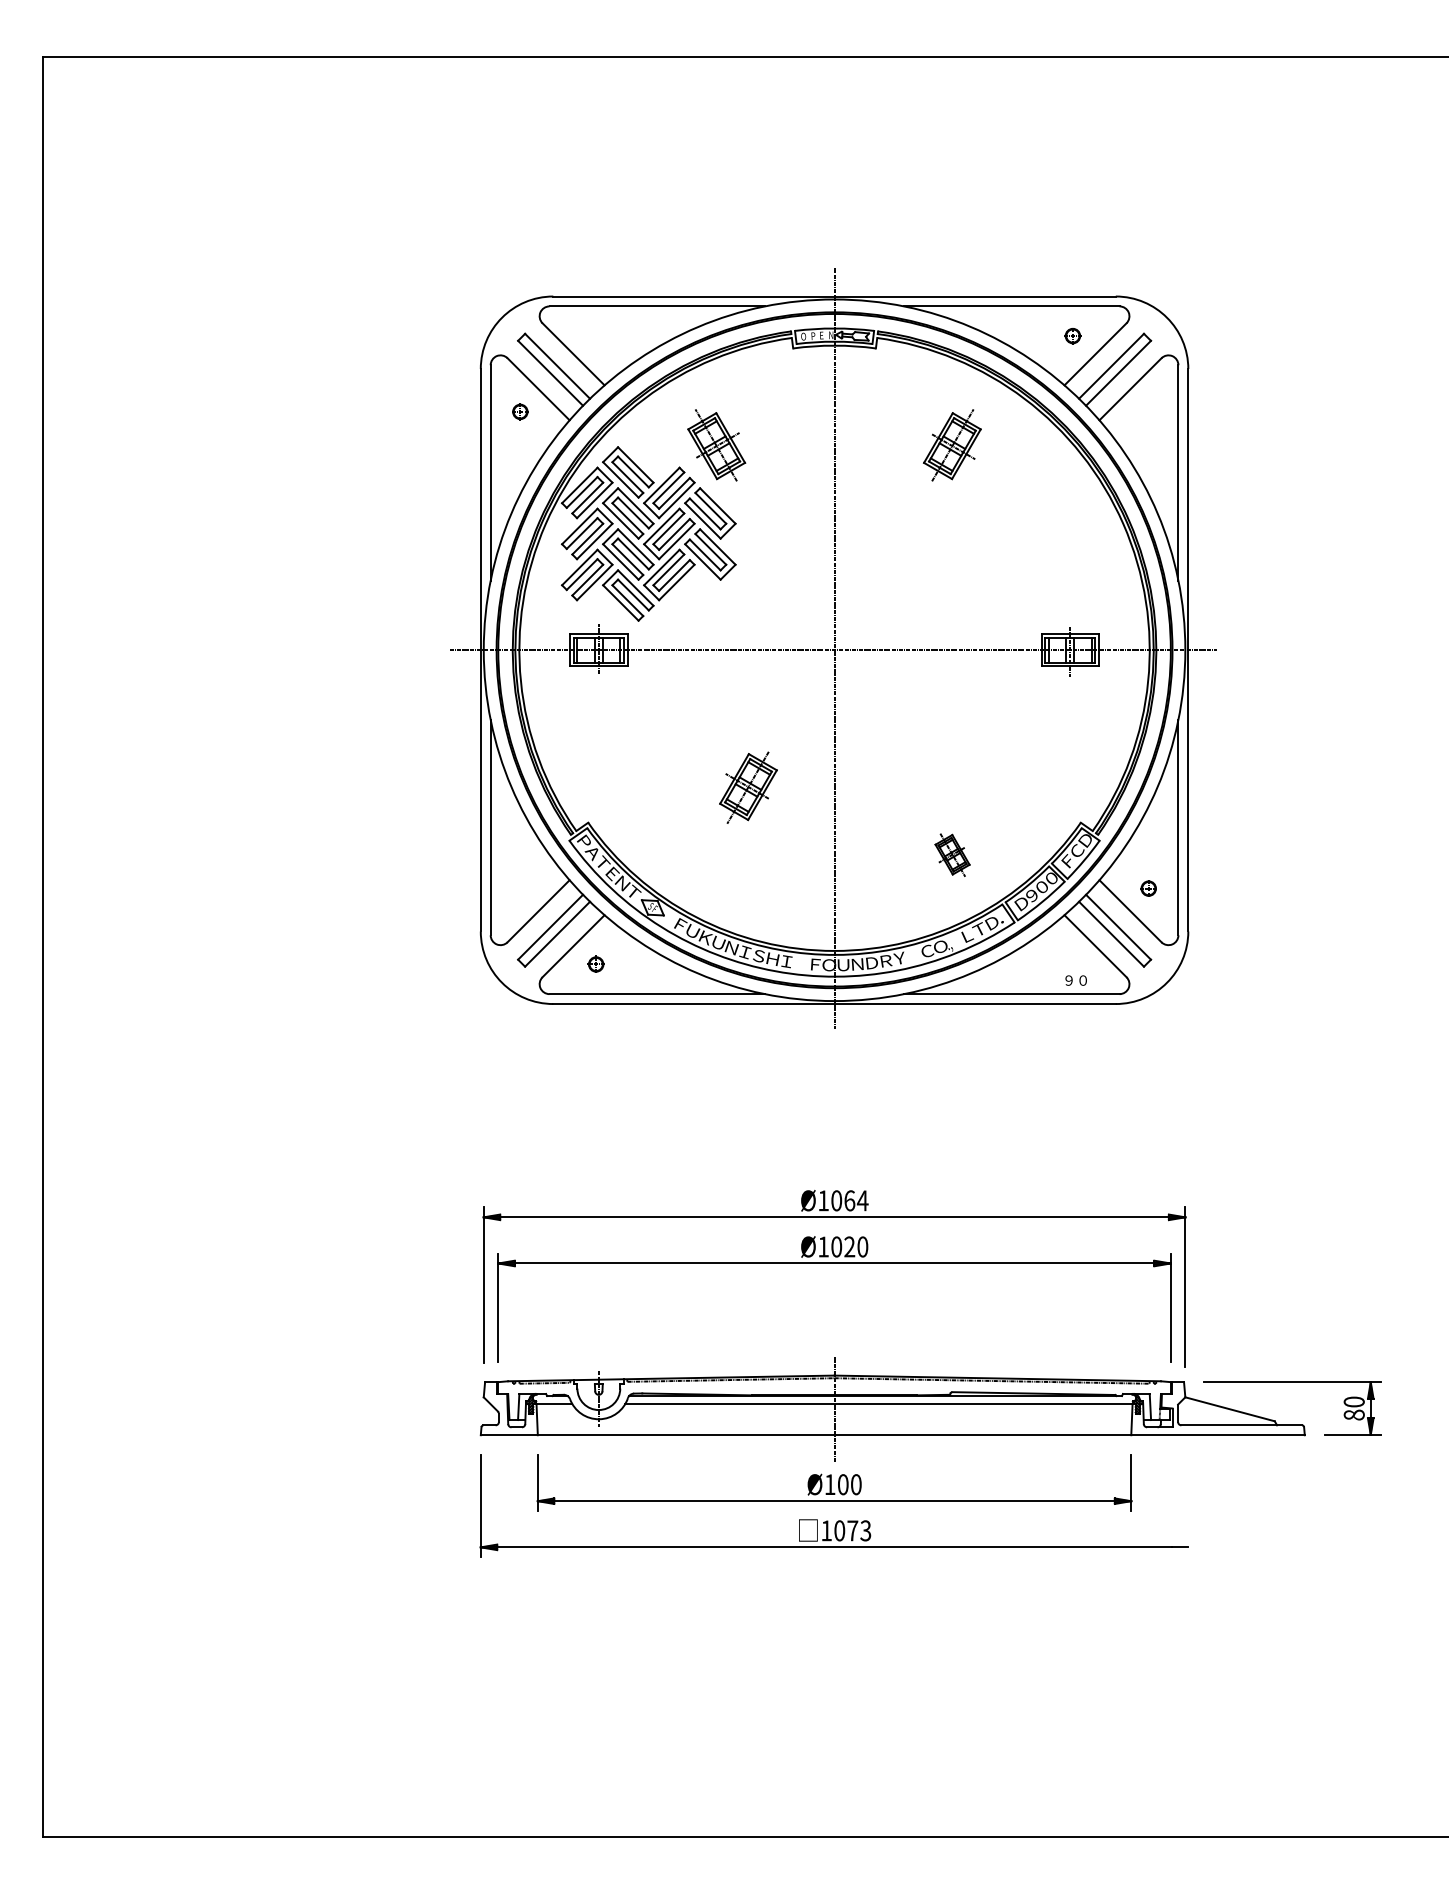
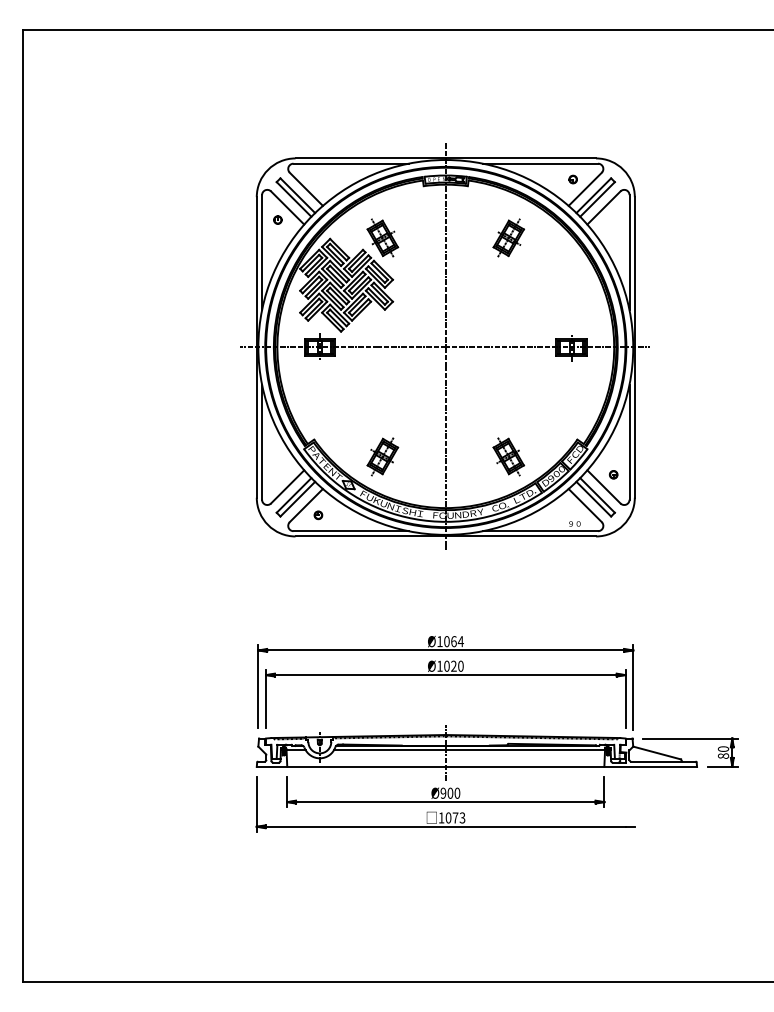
part: (747, 786) -> (382, 456), moved
part: (951, 854) -> (508, 456), size x1.67
text: (830, 1483) -> (443, 792), Ø100 -> Ø900

